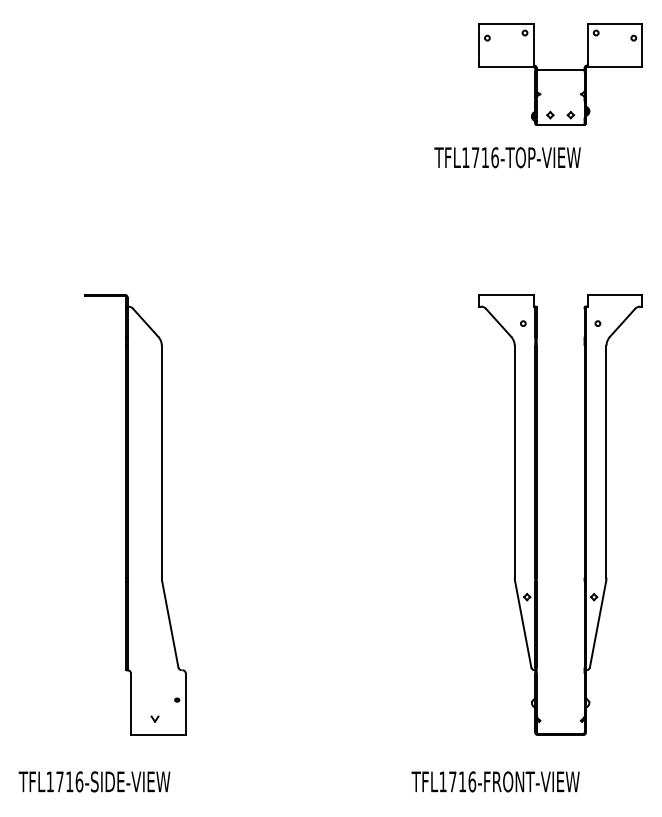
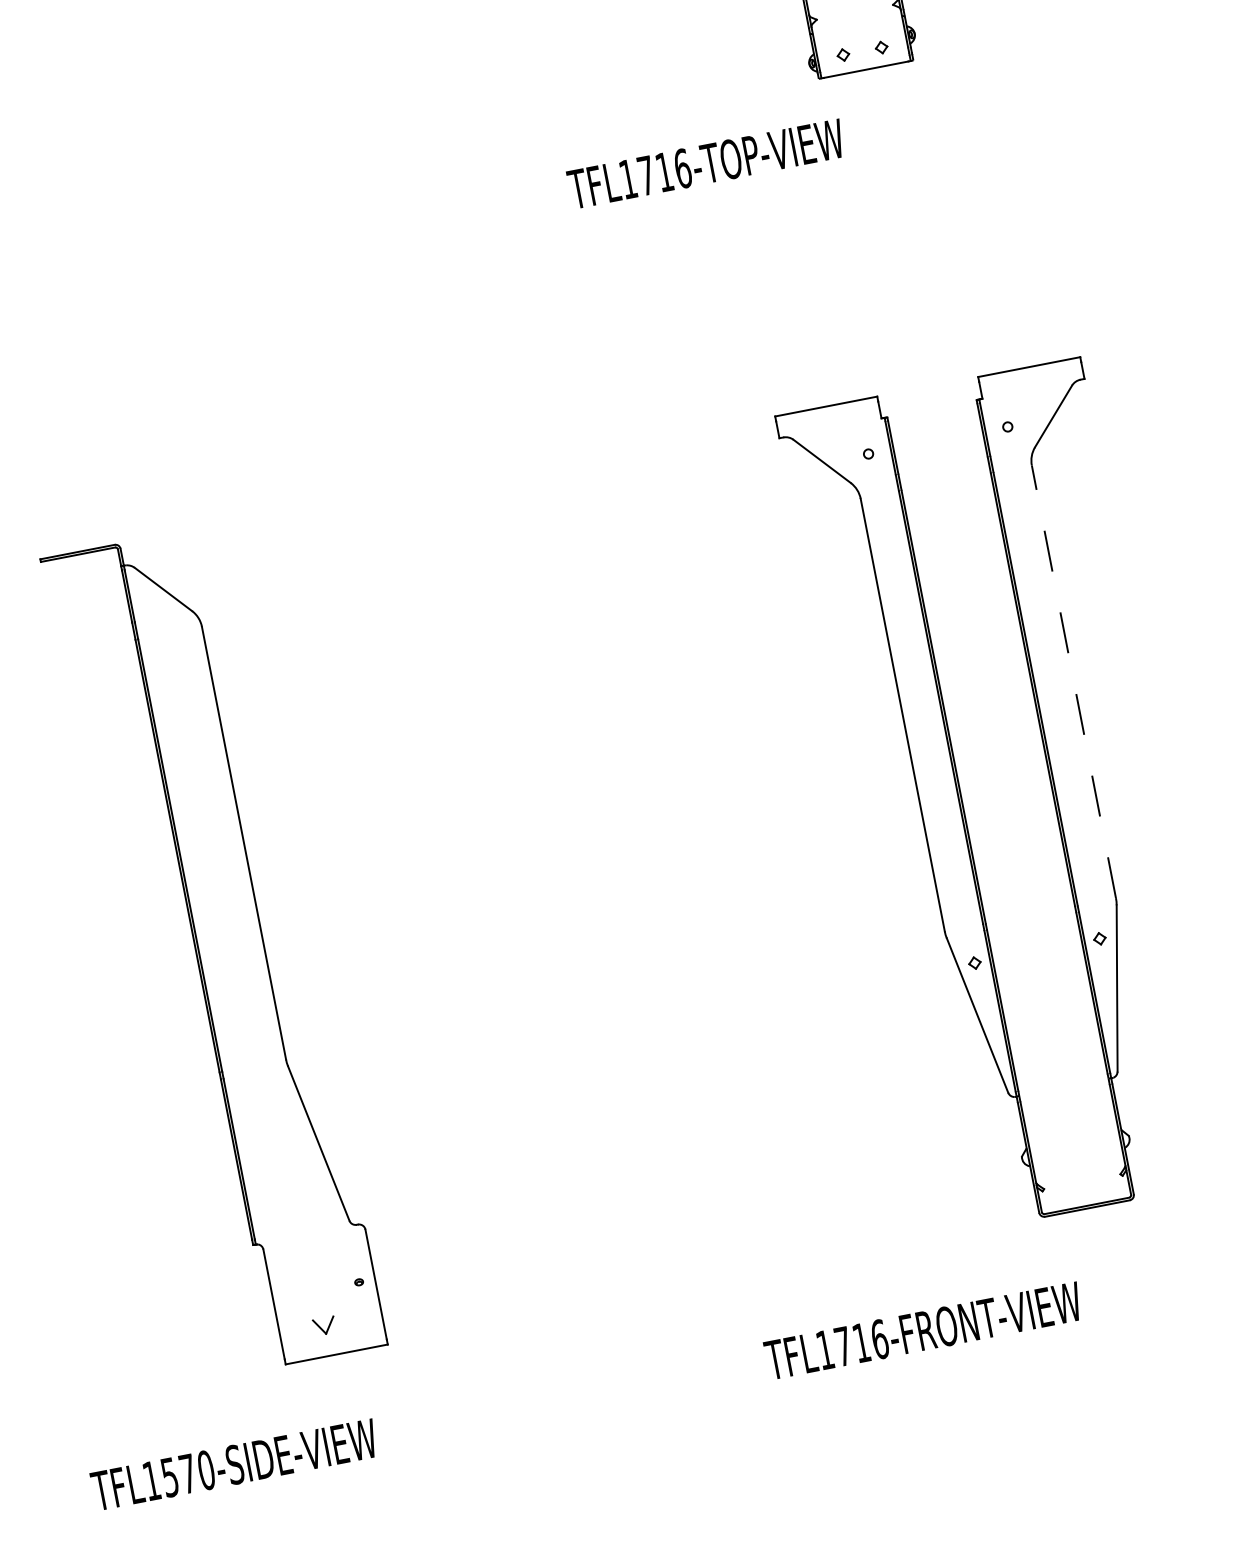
text: (507, 157) -> (705, 163), moved
line: (606, 461) -> (1073, 681), solid -> dashed
part: (154, 718) -> (323, 1324), size x1.6
text: (69, 781) -> (187, 1473), TFL1716-SIDE-VIEW -> TFL1570-SIDE-VIEW
text: (495, 781) -> (922, 1330), moved

